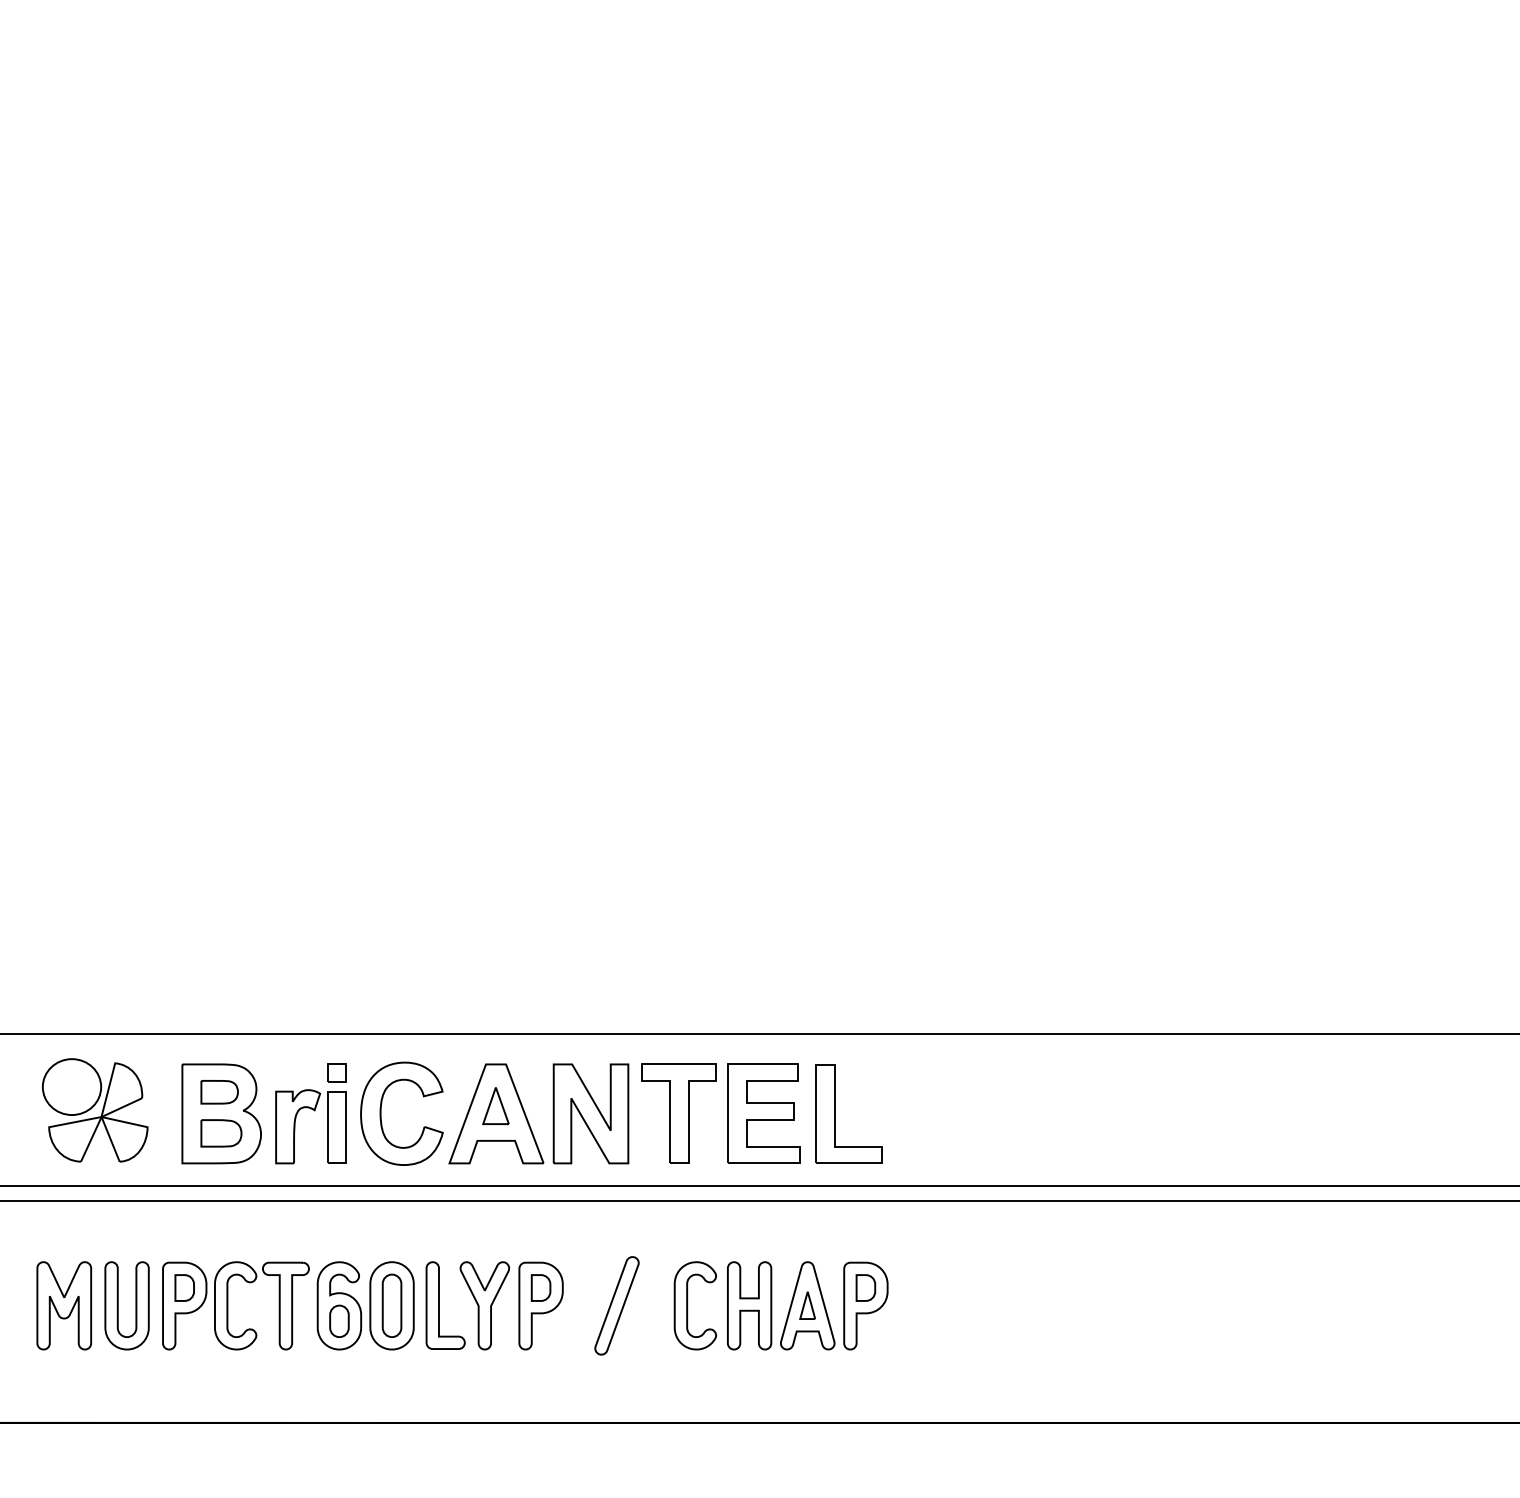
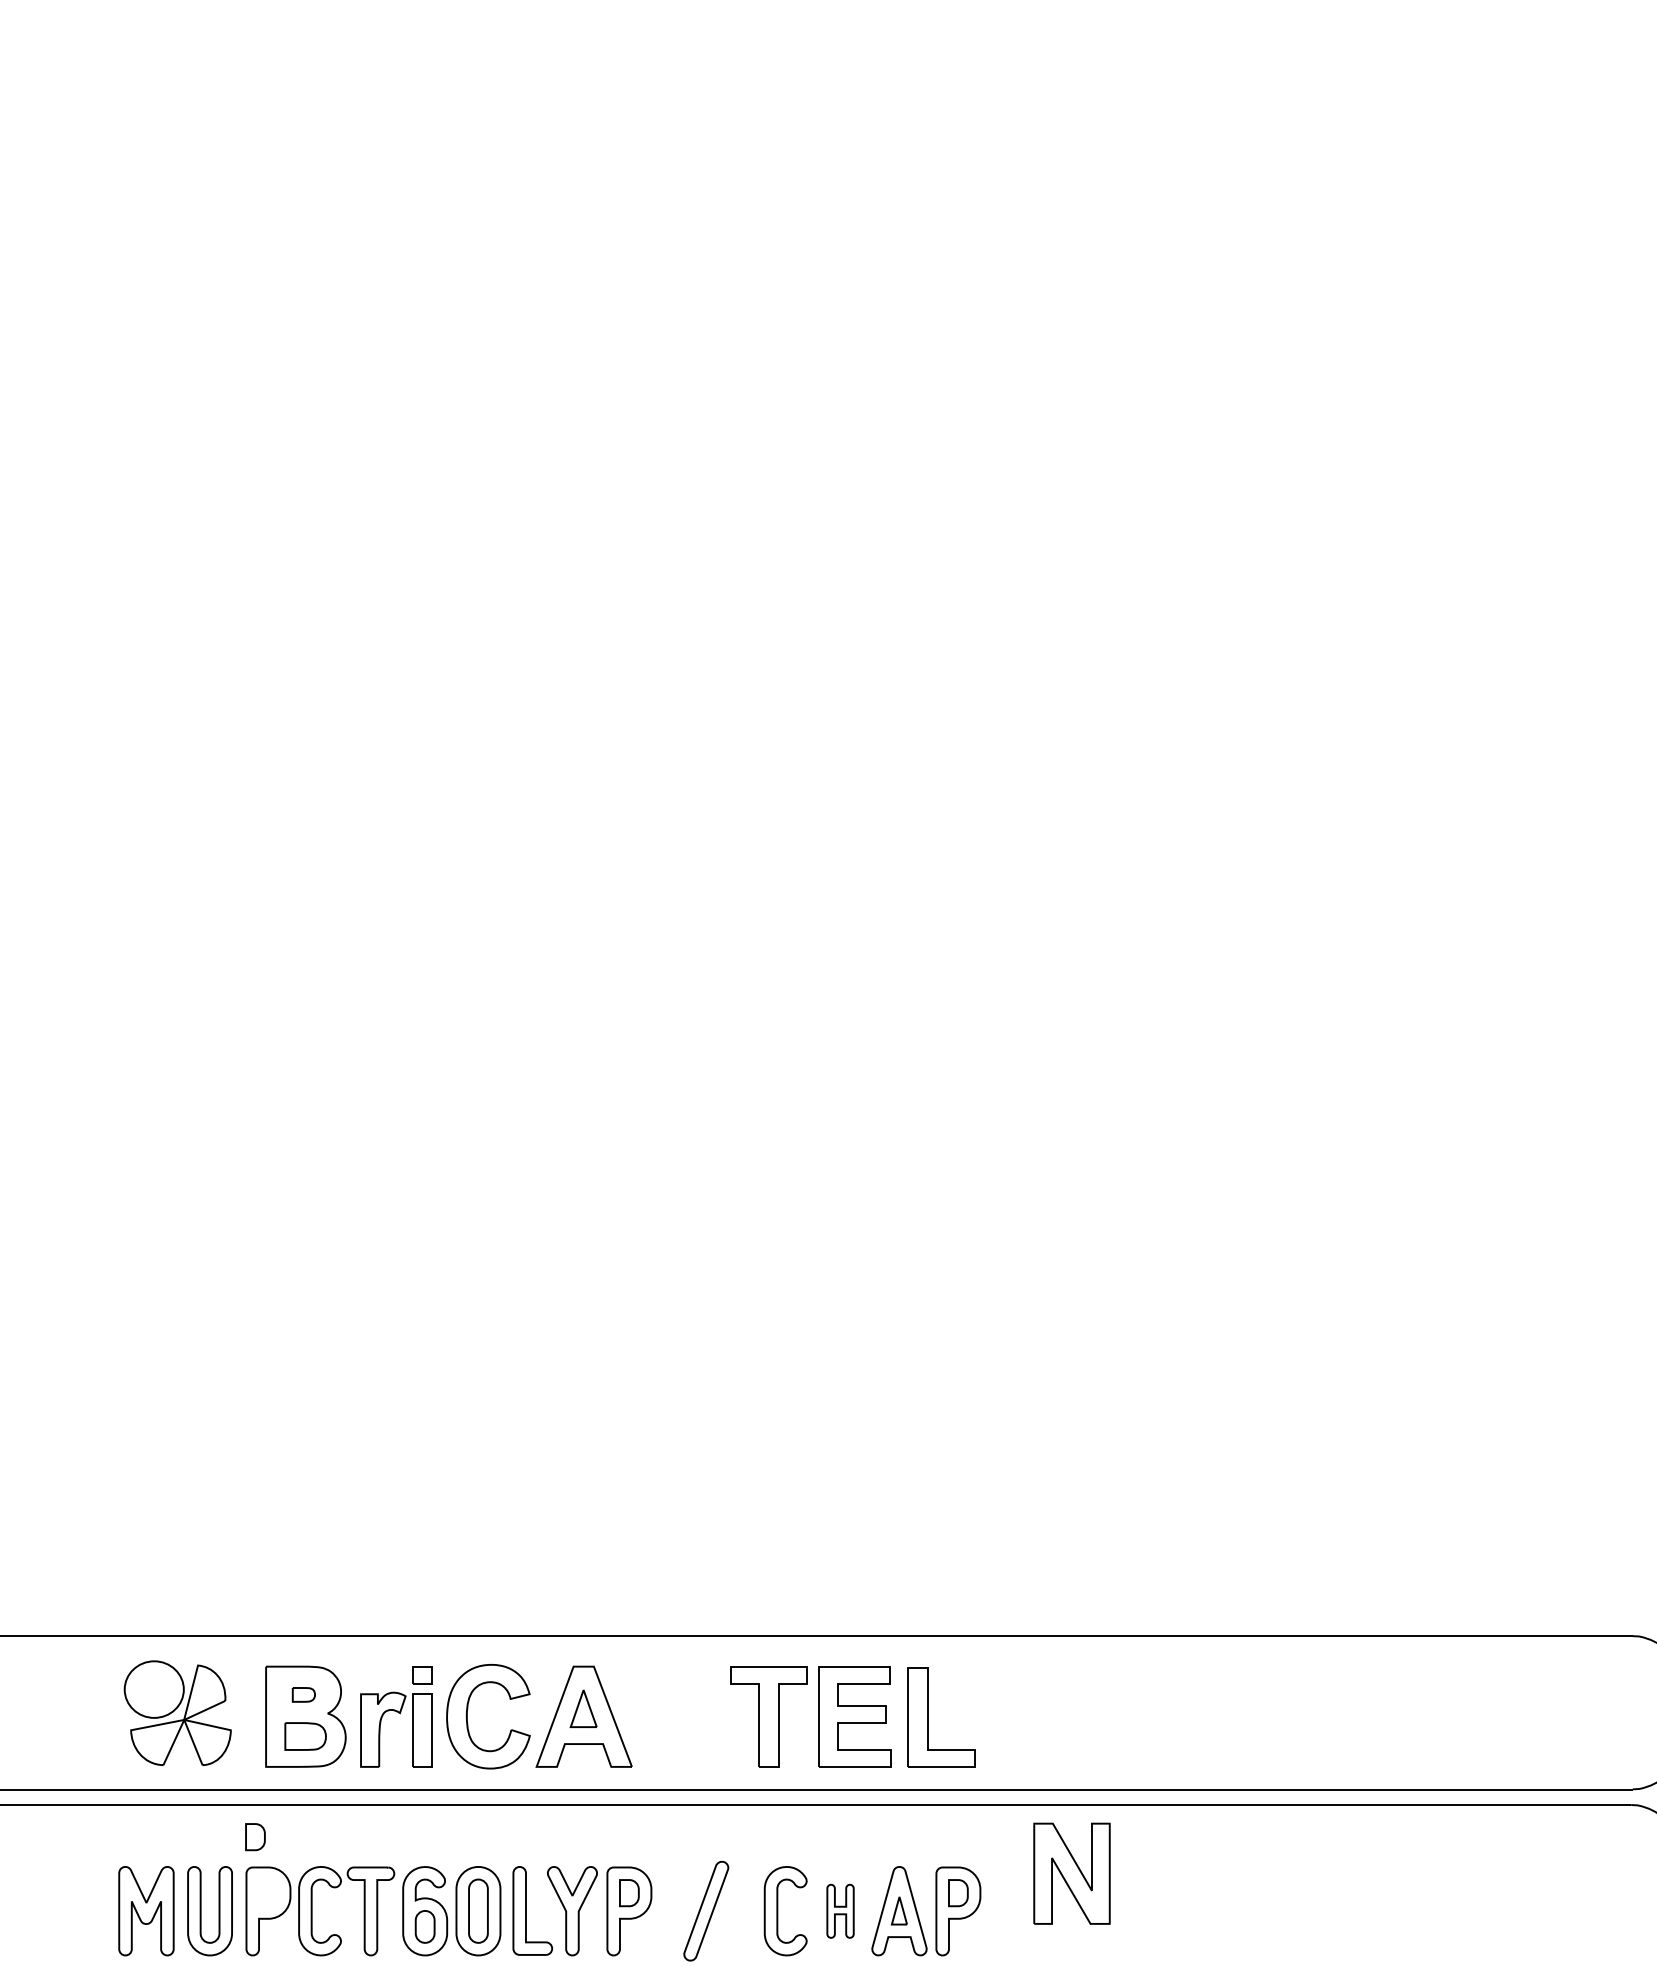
part: (219, 1091) -> (303, 1694), size x0.6
part: (590, 1113) -> (1071, 1873), moved
part: (184, 1288) -> (255, 1837), moved
part: (749, 1306) -> (840, 1911), size x0.6

